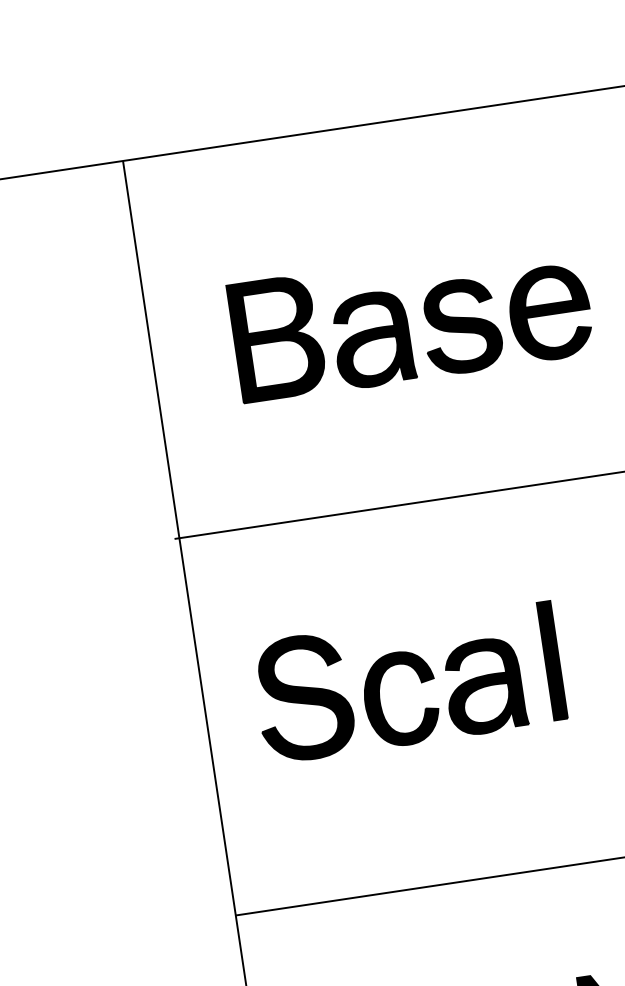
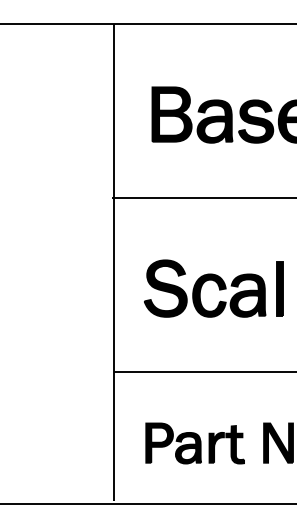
part: (407, 682) -> (213, 288), moved

